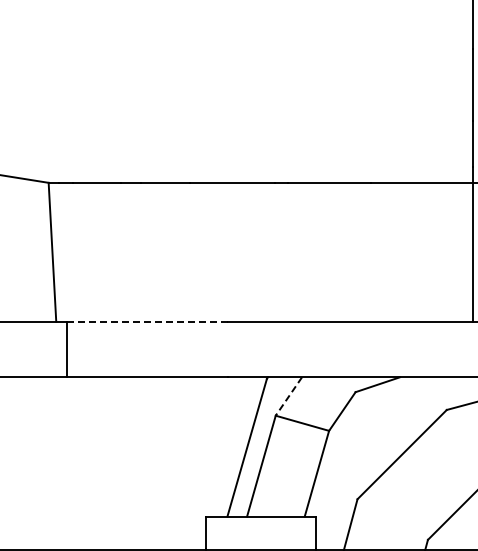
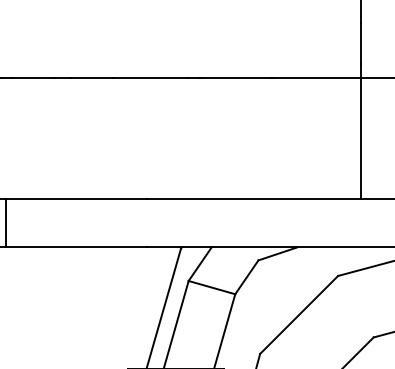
line: (147, 321) -> (76, 198), dashed -> solid
line: (288, 396) -> (199, 264), dashed -> solid

